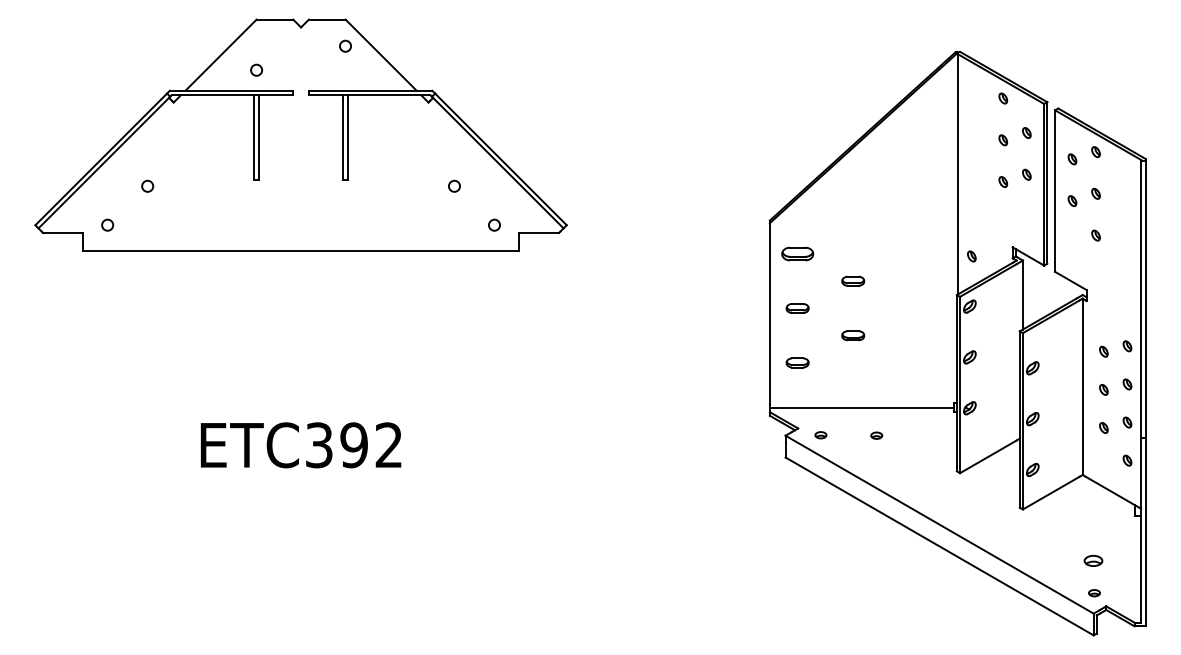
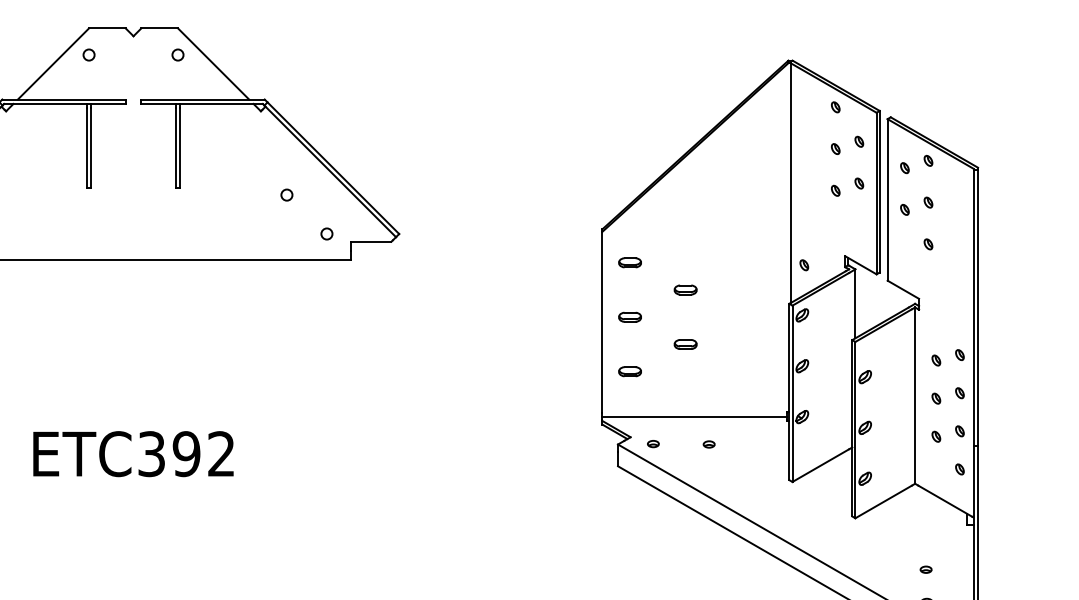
circle: (256, 69) -> (88, 54), moved
part: (797, 253) -> (629, 262), size x0.71
part: (1093, 560) -> (925, 569), size x0.62

